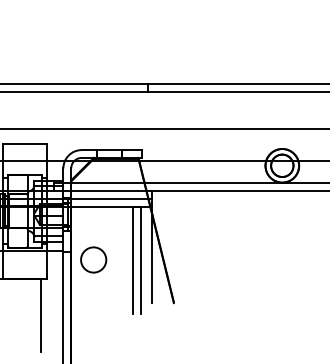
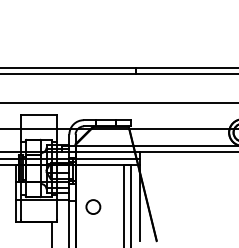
circle: (93, 259) -> (93, 206), size x0.7

